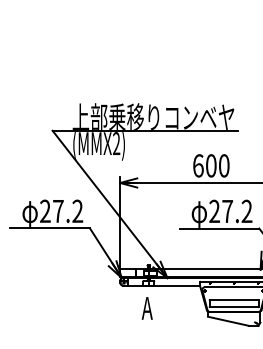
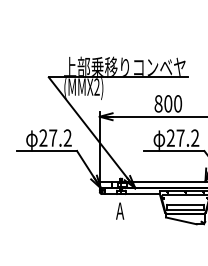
text: (198, 165) -> (158, 103), 600 -> 800

